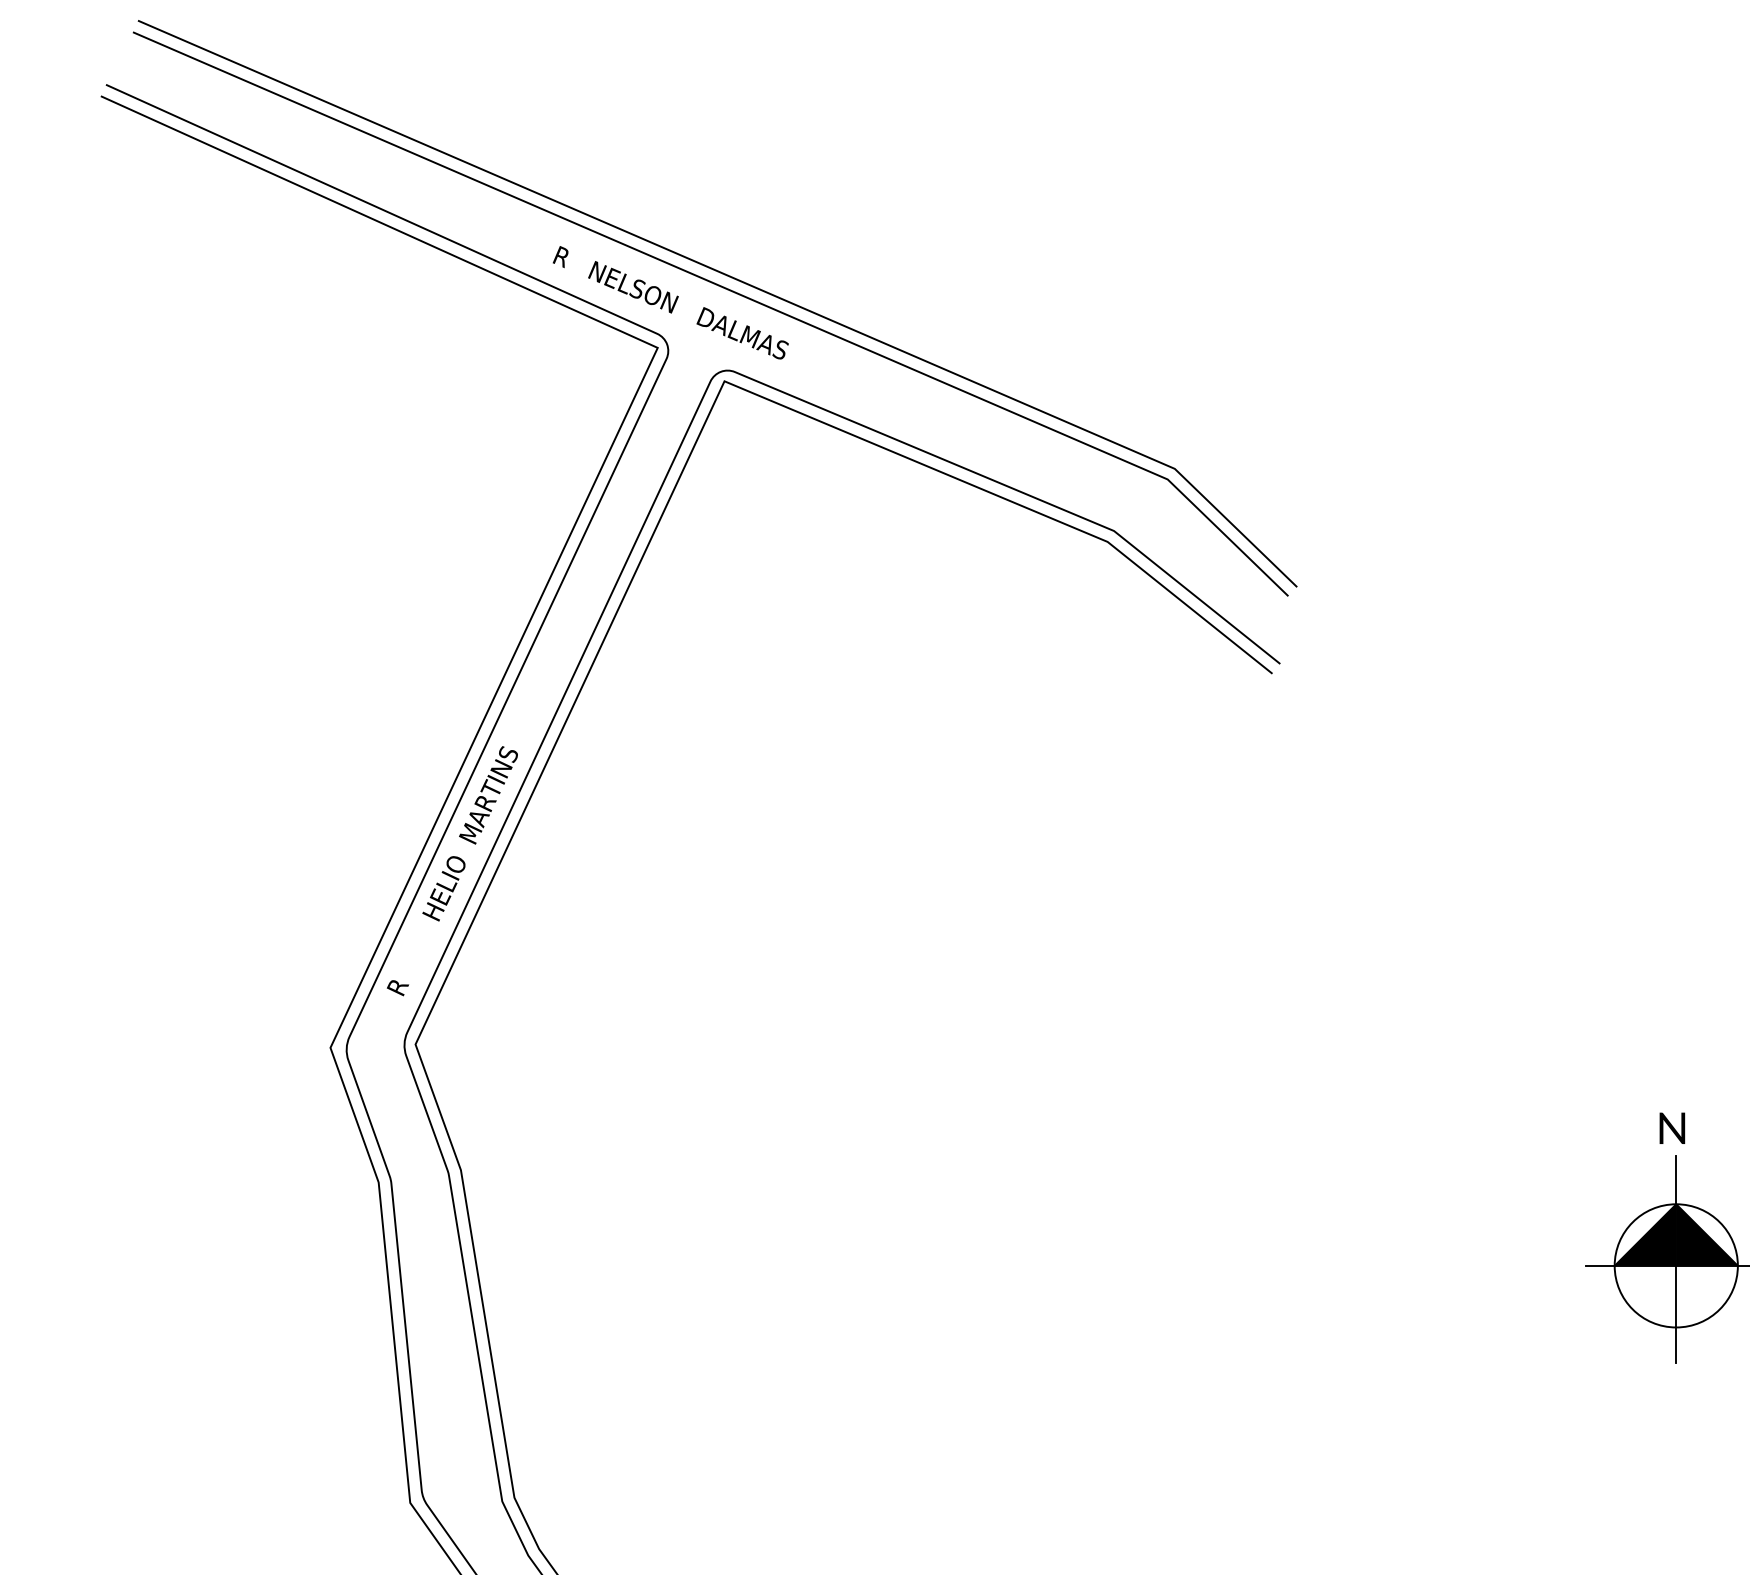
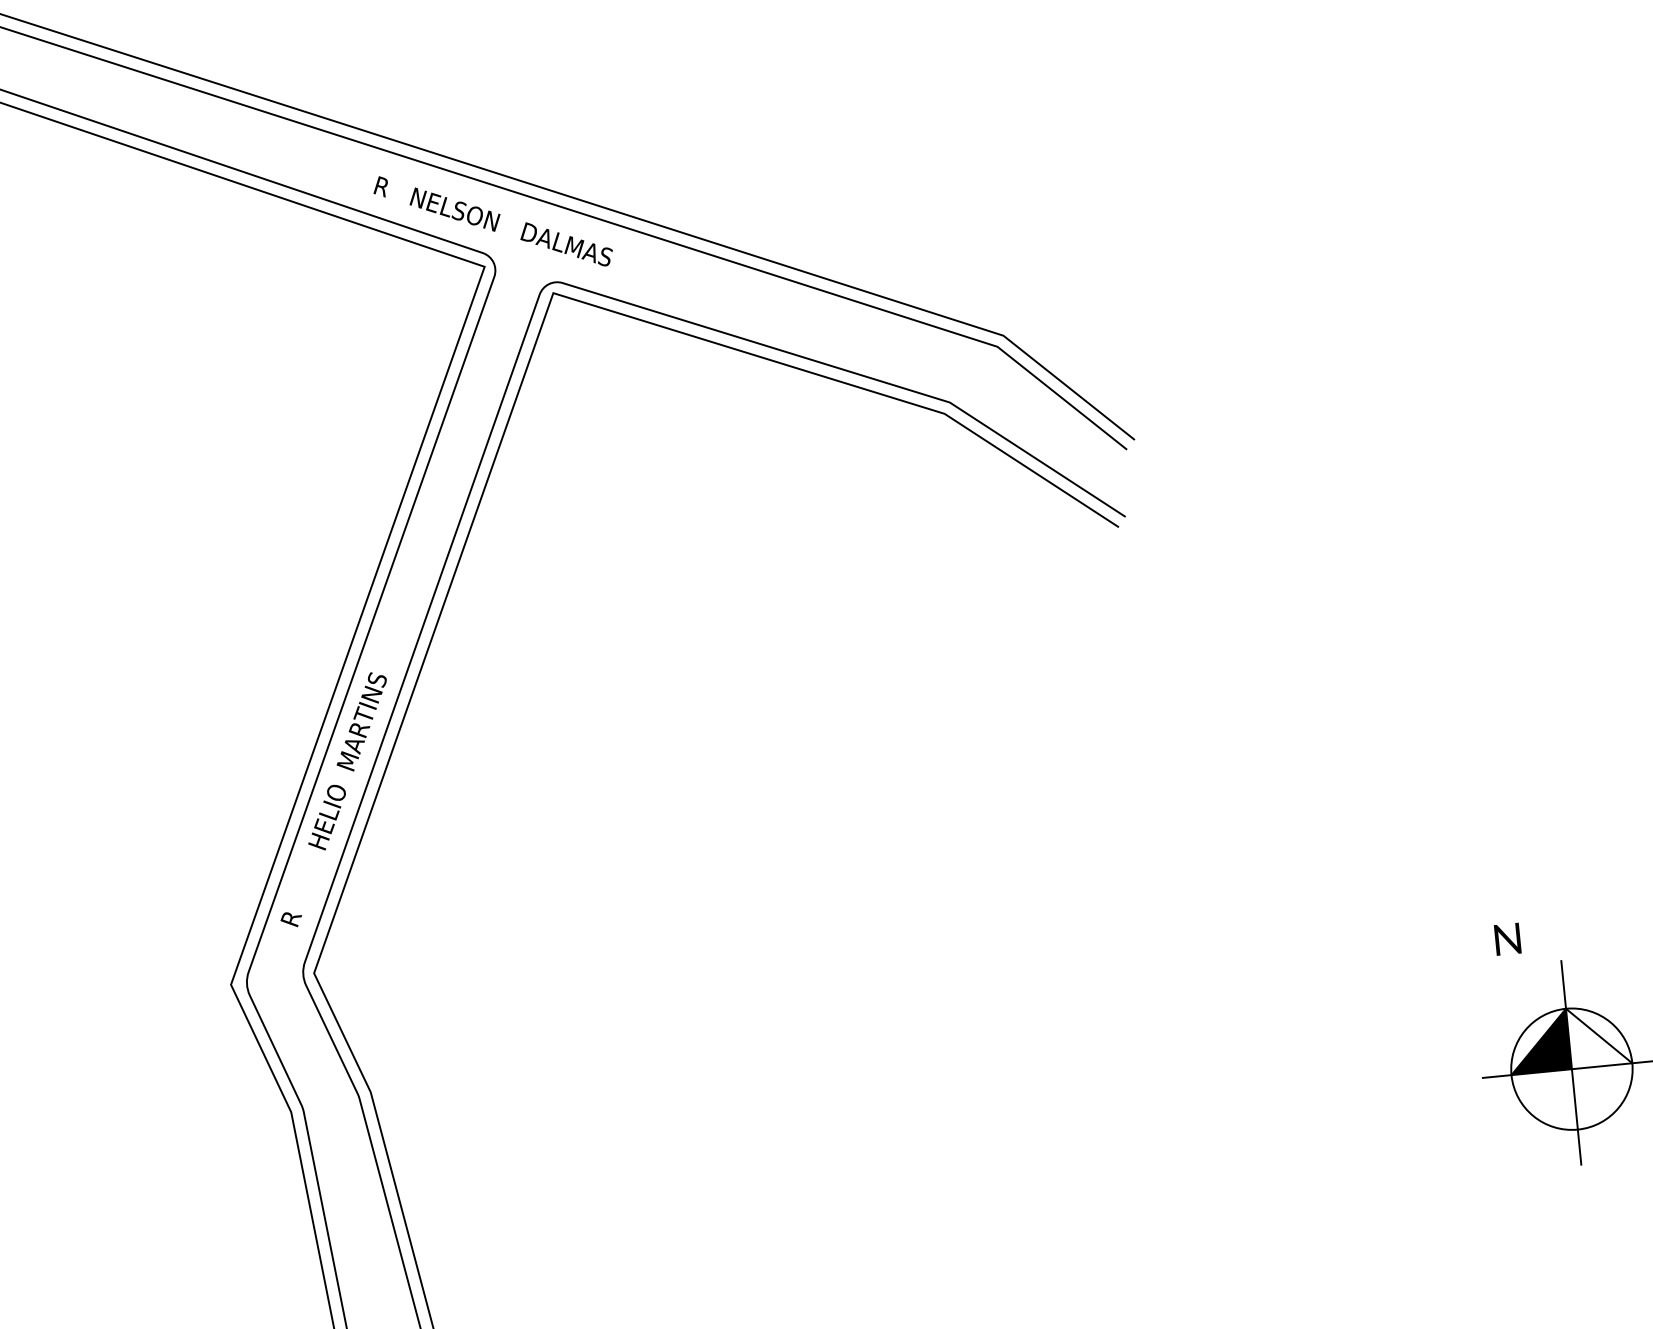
text: (1672, 1127) -> (1507, 938), moved
fill: (1706, 1234) -> (1598, 1035), removed

